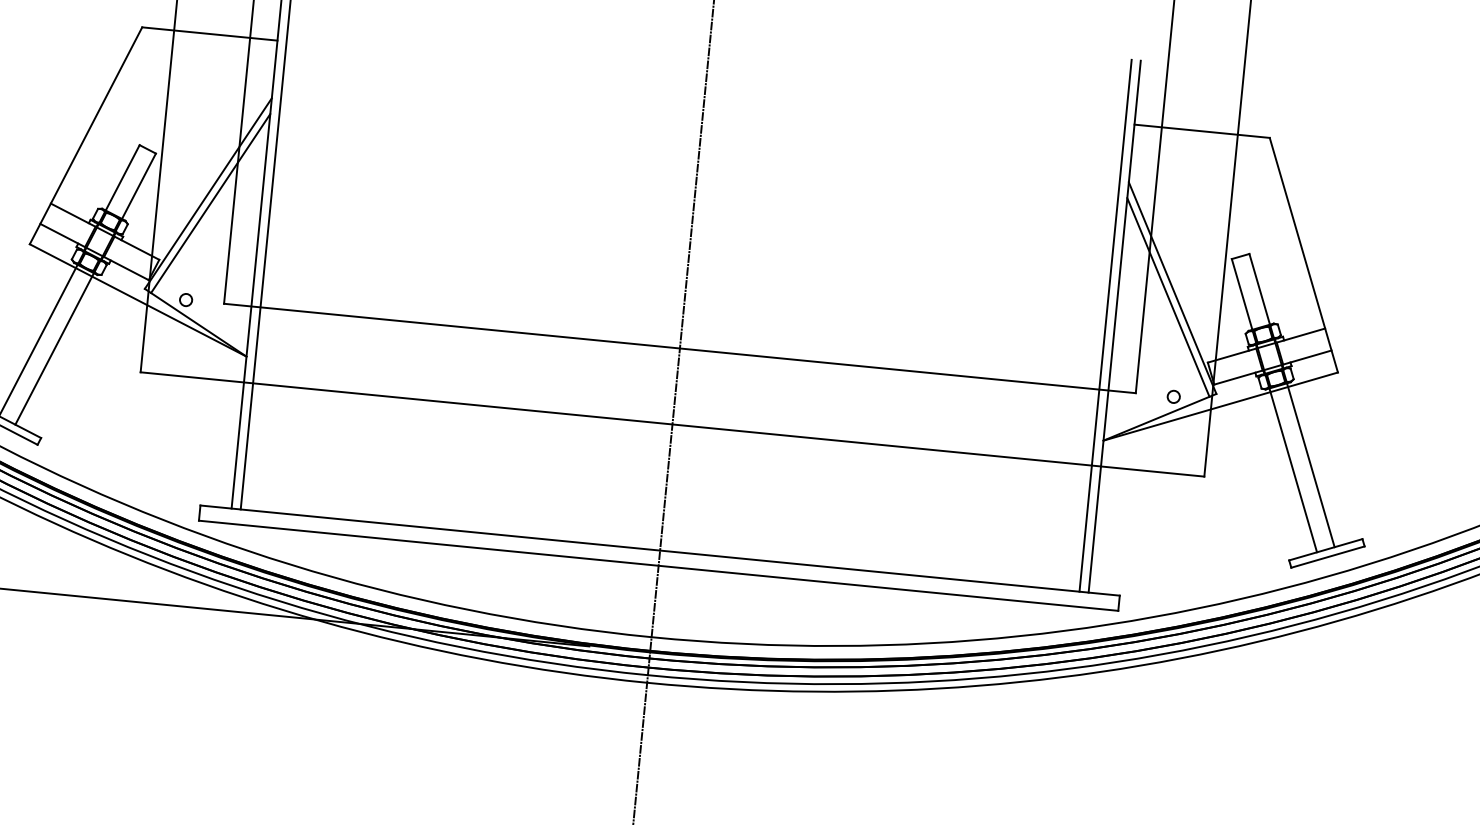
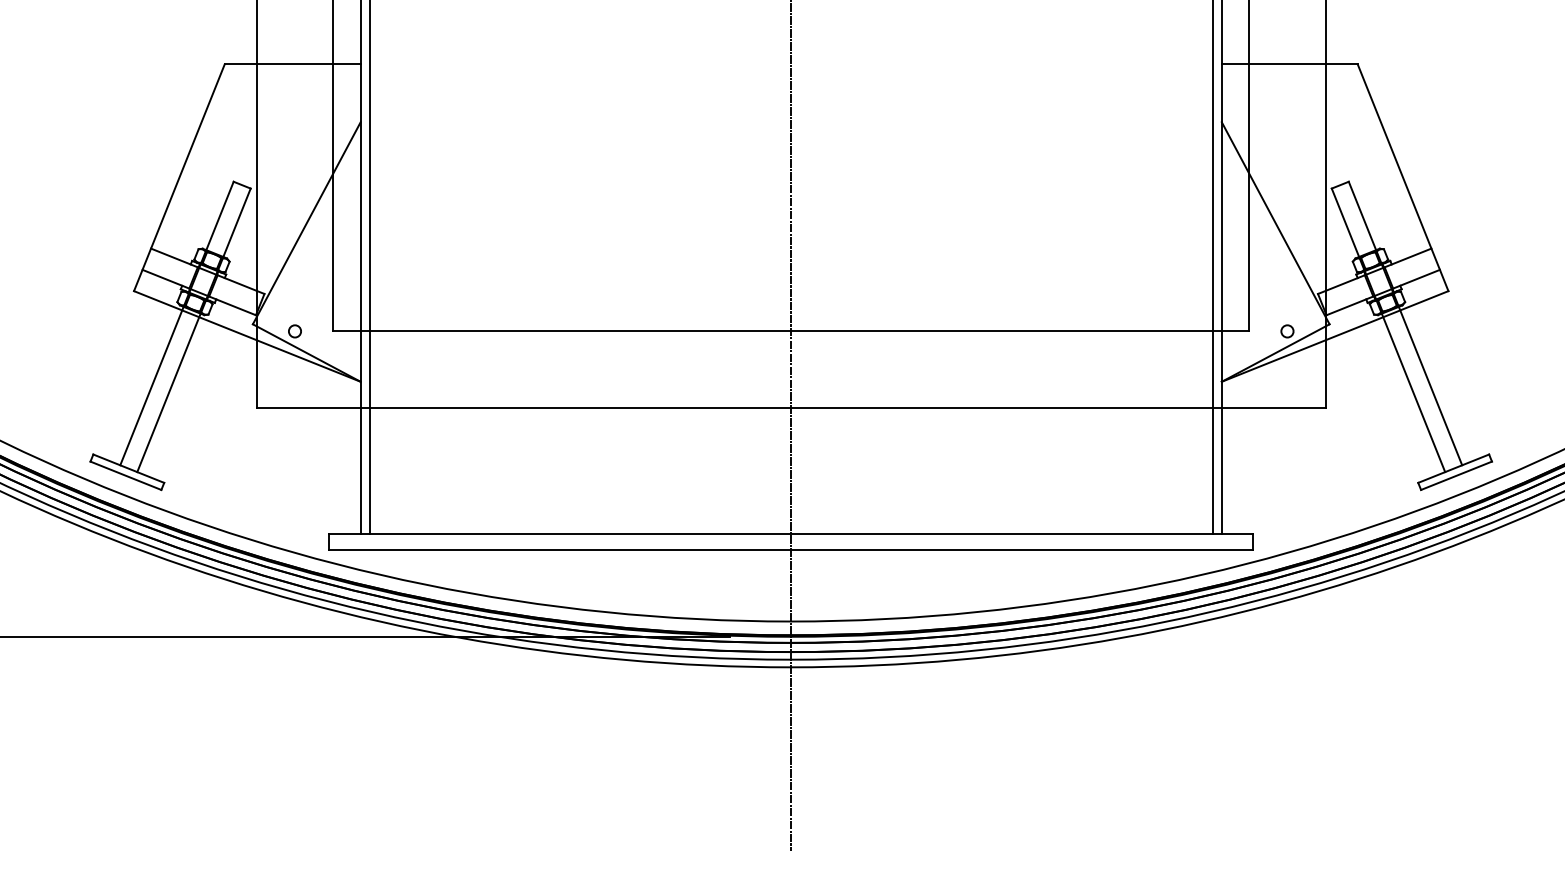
line: (210, 203) -> (309, 232), removed
line: (1167, 296) -> (1271, 232), removed

